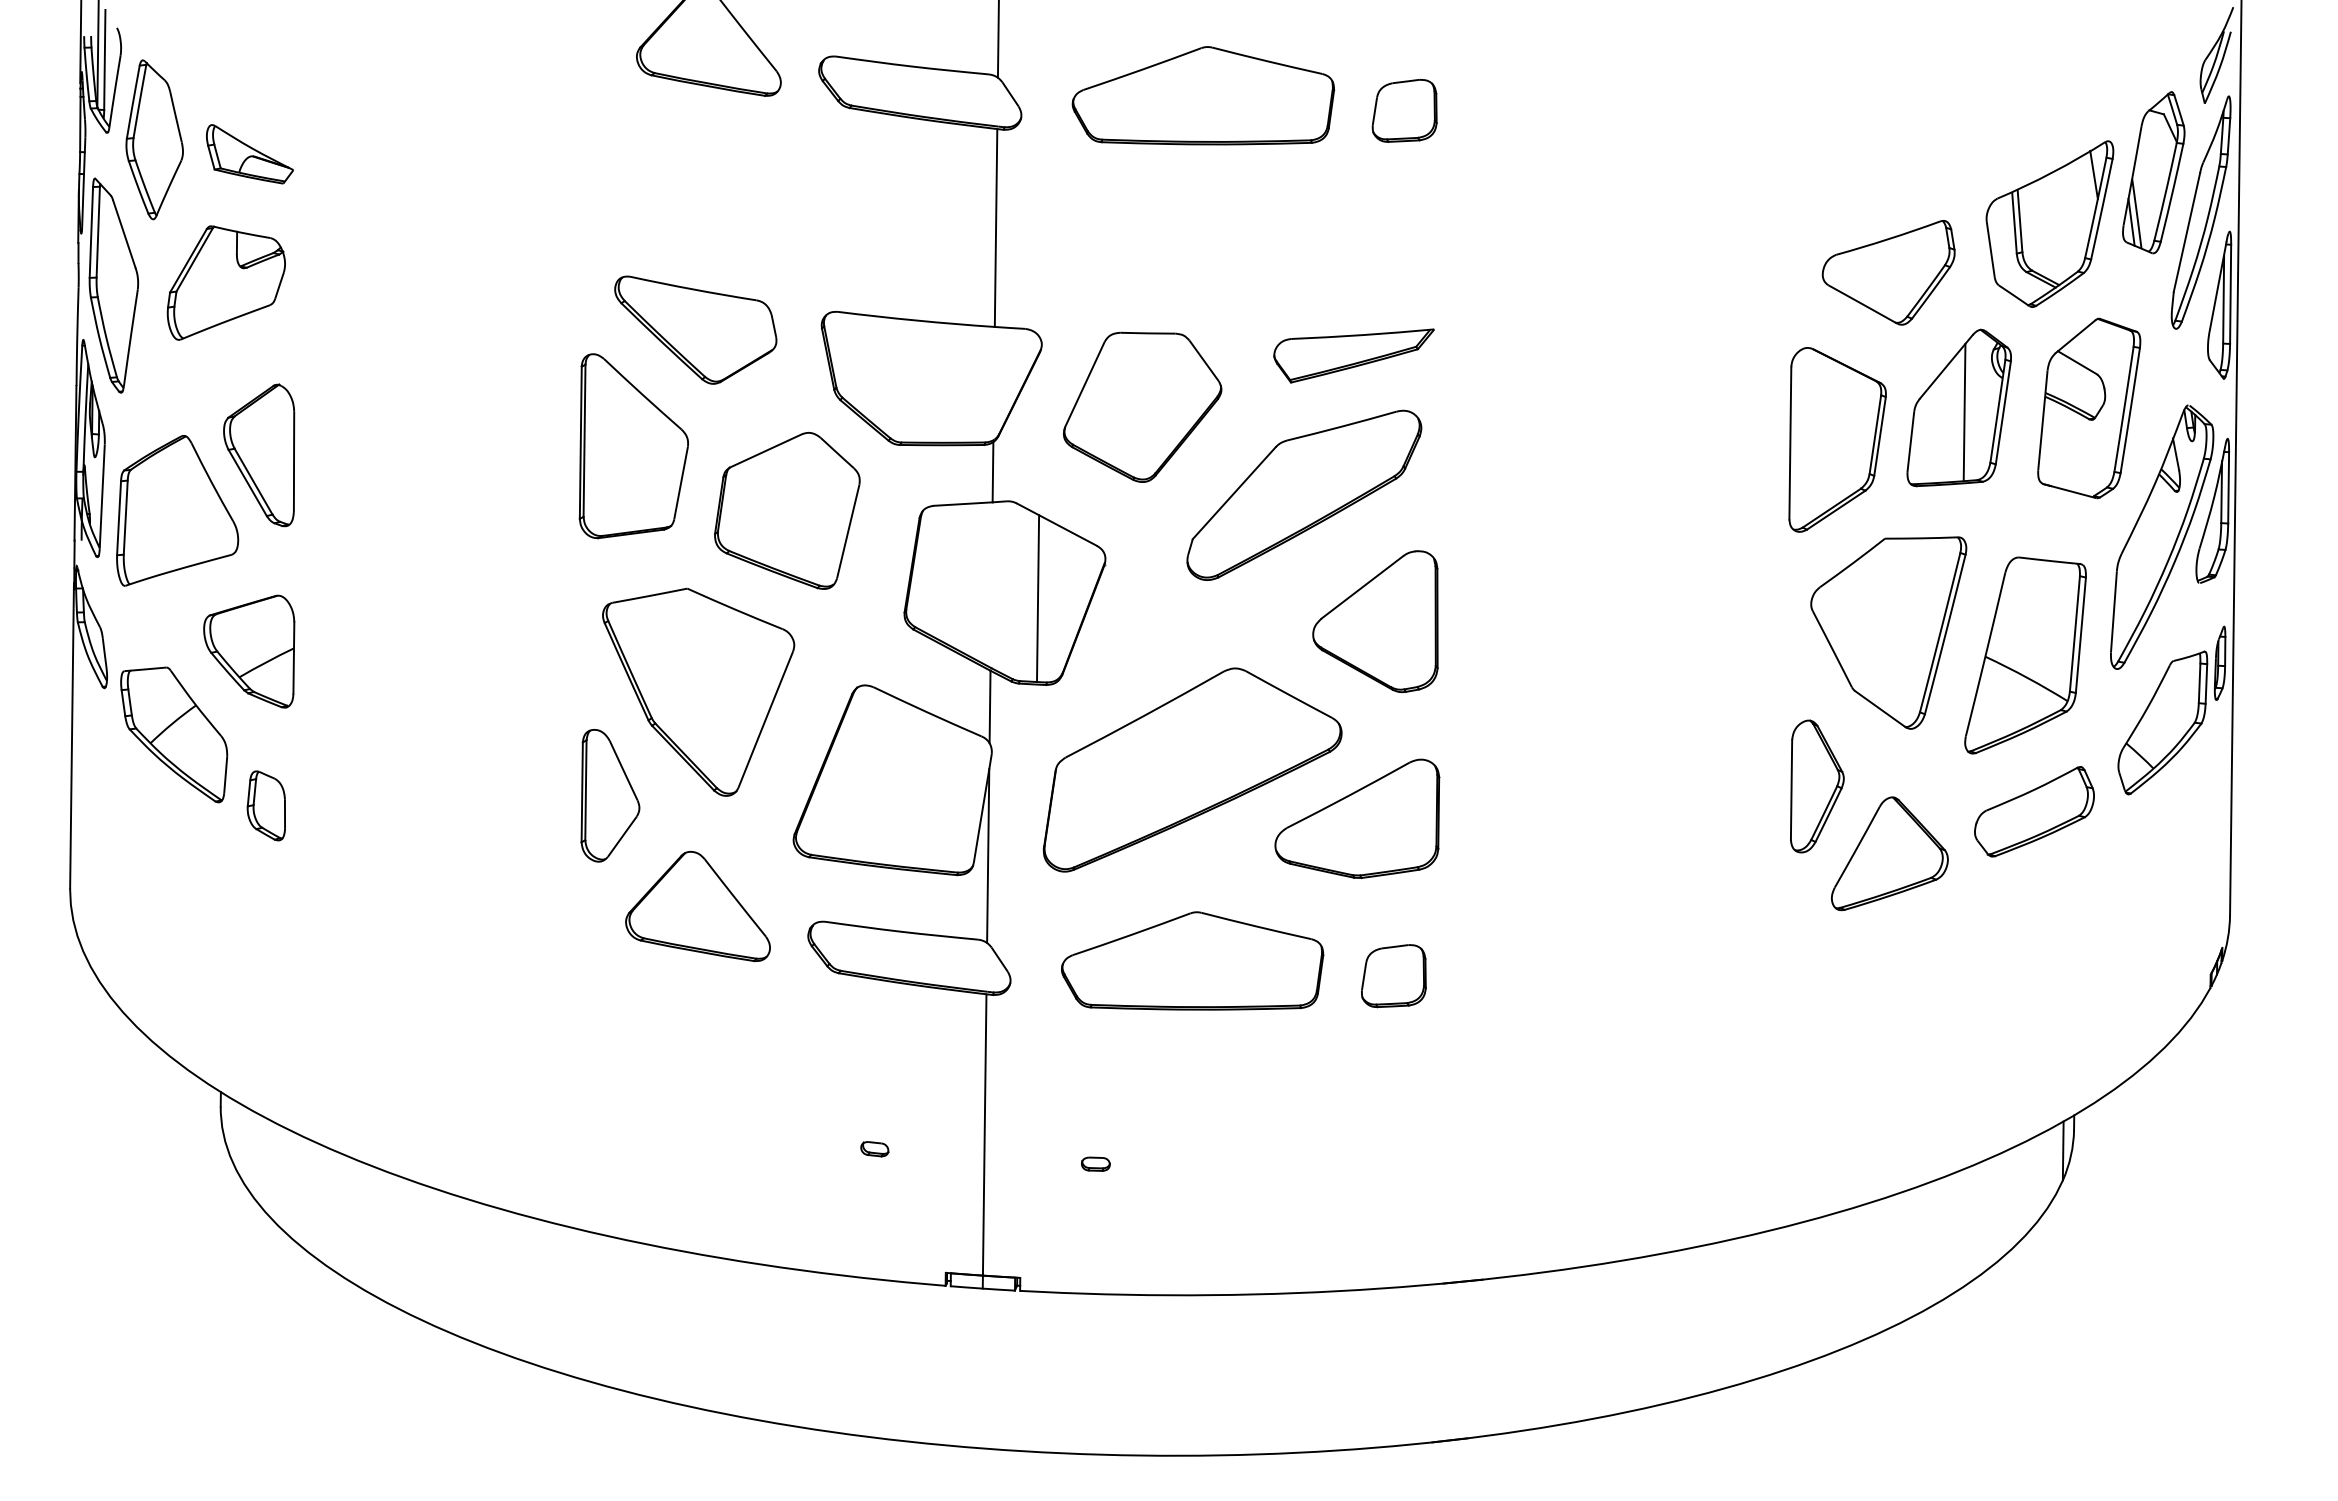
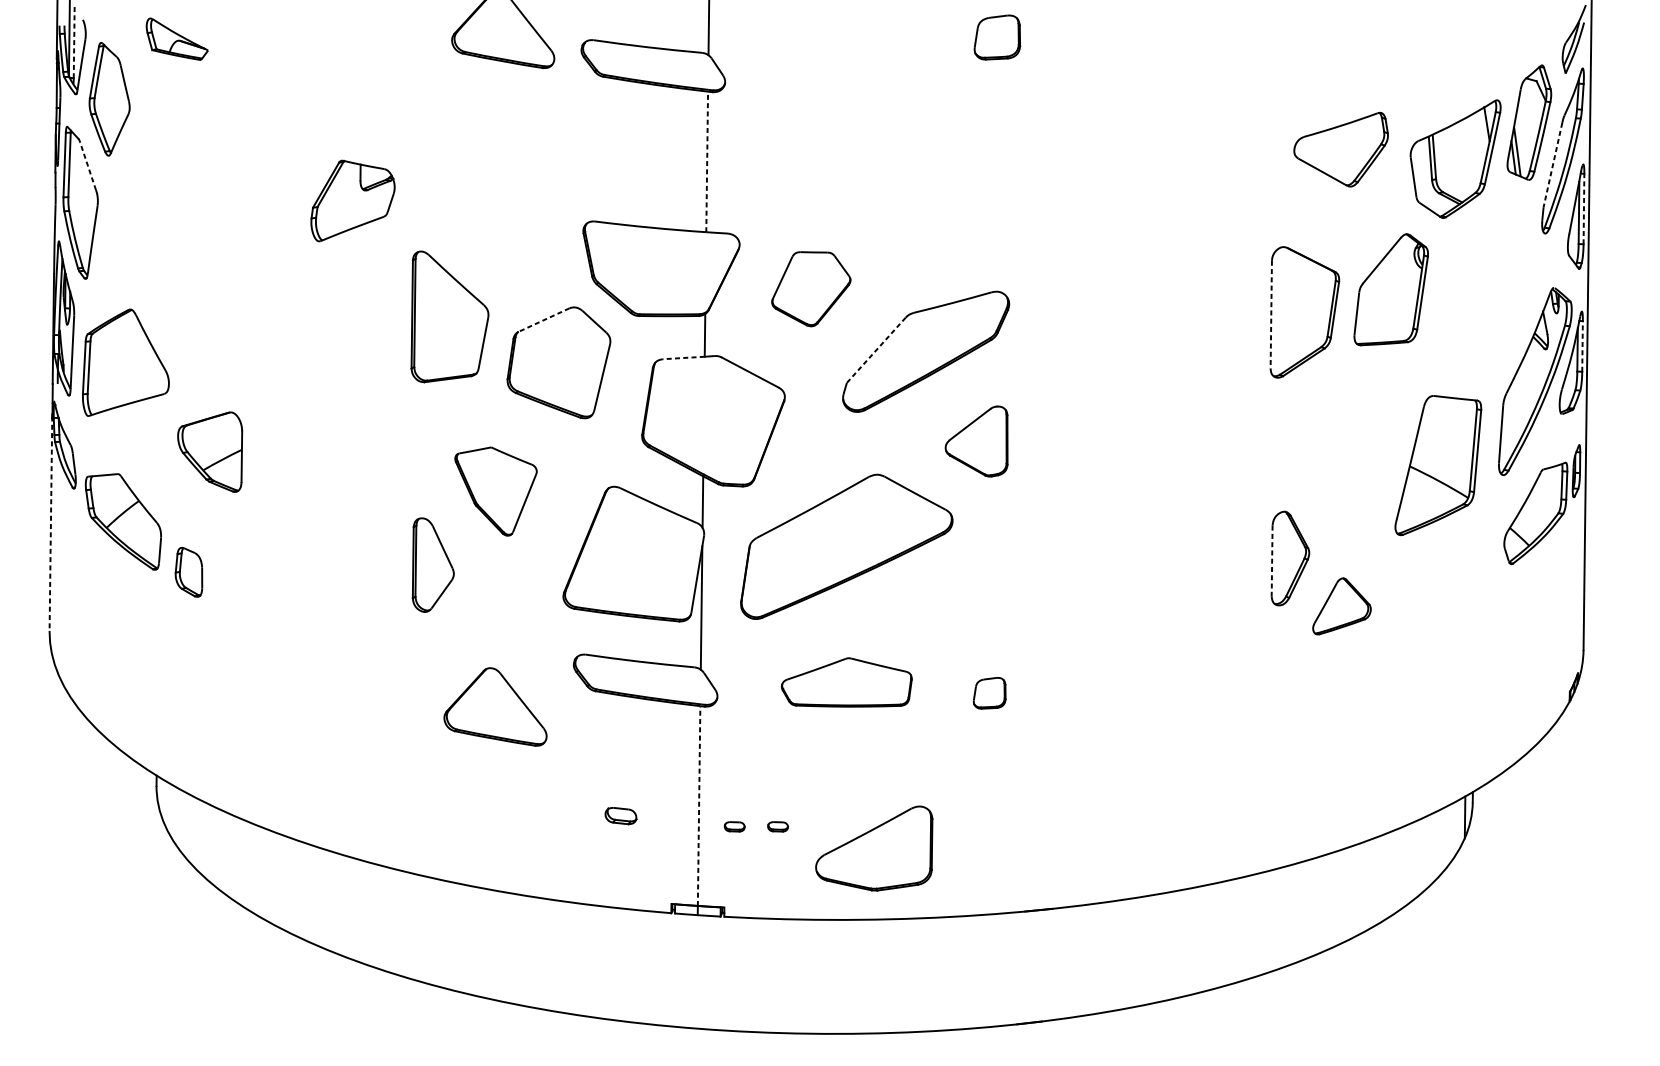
line: (104, 60) -> (73, 42), solid -> dashed
part: (1203, 95) -> (854, 67), removed
part: (1404, 110) -> (997, 37), moved
part: (249, 154) -> (176, 39), moved
line: (996, 228) -> (707, 162), solid -> dashed
line: (2186, 232) -> (1552, 165), solid -> dashed
line: (124, 233) -> (88, 165), solid -> dashed
part: (1888, 272) -> (1340, 149), moved
part: (225, 282) -> (352, 200), moved
line: (2230, 293) -> (1583, 208), solid -> dashed
part: (695, 329) -> (493, 234), removed
part: (1353, 355) -> (961, 252), removed
part: (1142, 406) -> (811, 288), size x0.7
part: (2089, 408) -> (1483, 290), removed
line: (1964, 412) -> (1394, 292), removed
line: (1790, 443) -> (1271, 314), solid -> dashed
line: (765, 450) -> (543, 319), solid -> dashed
part: (259, 455) -> (184, 323), removed
line: (2228, 487) -> (1582, 346), solid -> dashed
line: (1234, 493) -> (876, 350), solid -> dashed
line: (963, 504) -> (684, 358), solid -> dashed
line: (1038, 598) -> (737, 425), removed
part: (1375, 621) -> (976, 441), size x0.7
part: (1888, 632) -> (1340, 449), removed
part: (249, 651) -> (210, 452), moved
part: (698, 691) -> (495, 491), size x0.6
line: (72, 737) -> (51, 523), solid -> dashed
line: (1791, 790) -> (1272, 561), solid -> dashed
part: (2034, 811) -> (1444, 576), removed
part: (1357, 818) -> (874, 848), moved
part: (1889, 853) -> (1341, 606), size x0.7
part: (697, 906) -> (495, 706), moved
part: (1192, 960) -> (846, 682), size x0.7
part: (1393, 976) -> (989, 693), size x0.7
line: (984, 1134) -> (698, 805), solid -> dashed
part: (874, 1149) -> (620, 816), size x1.6
part: (1034, 1163) -> (734, 826), added

